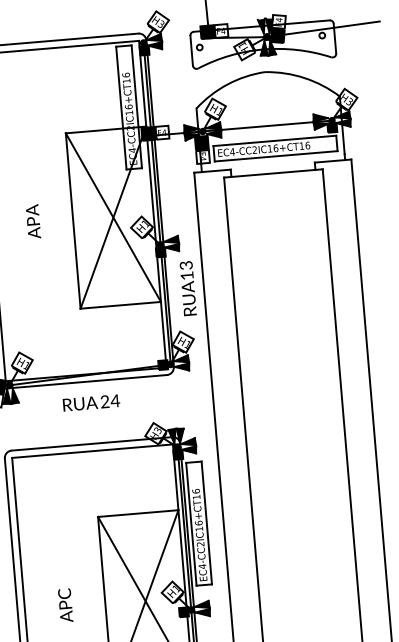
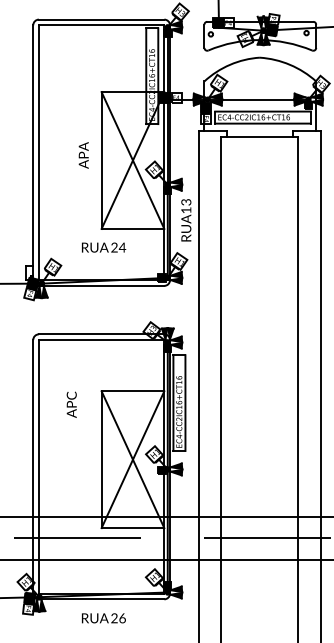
text: (33, 221) -> (83, 155), moved
text: (92, 402) -> (104, 247), moved
text: (65, 605) -> (71, 404), moved

